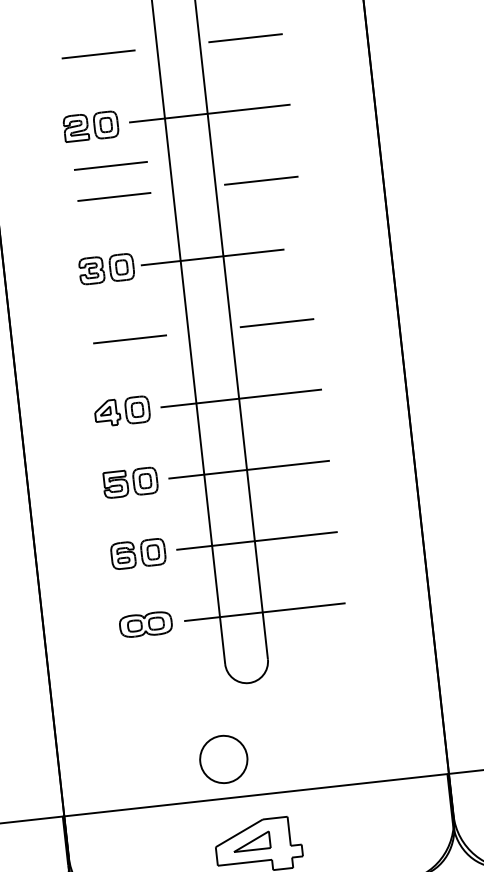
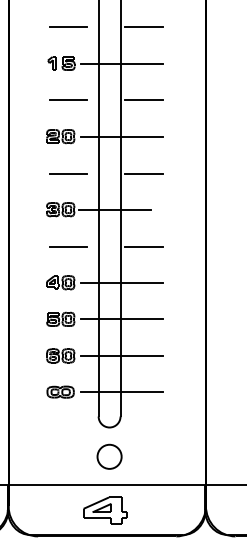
line: (110, 165) -> (68, 157), removed
part: (223, 758) -> (109, 456), moved

